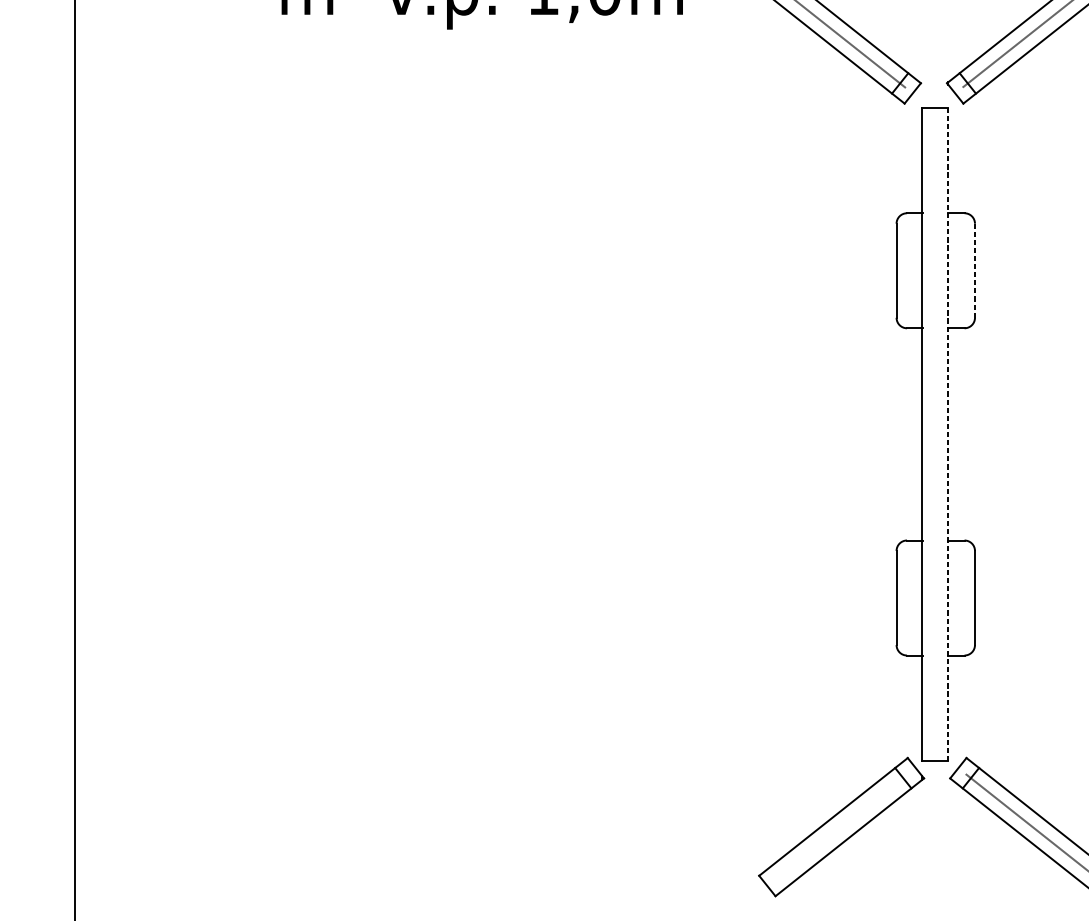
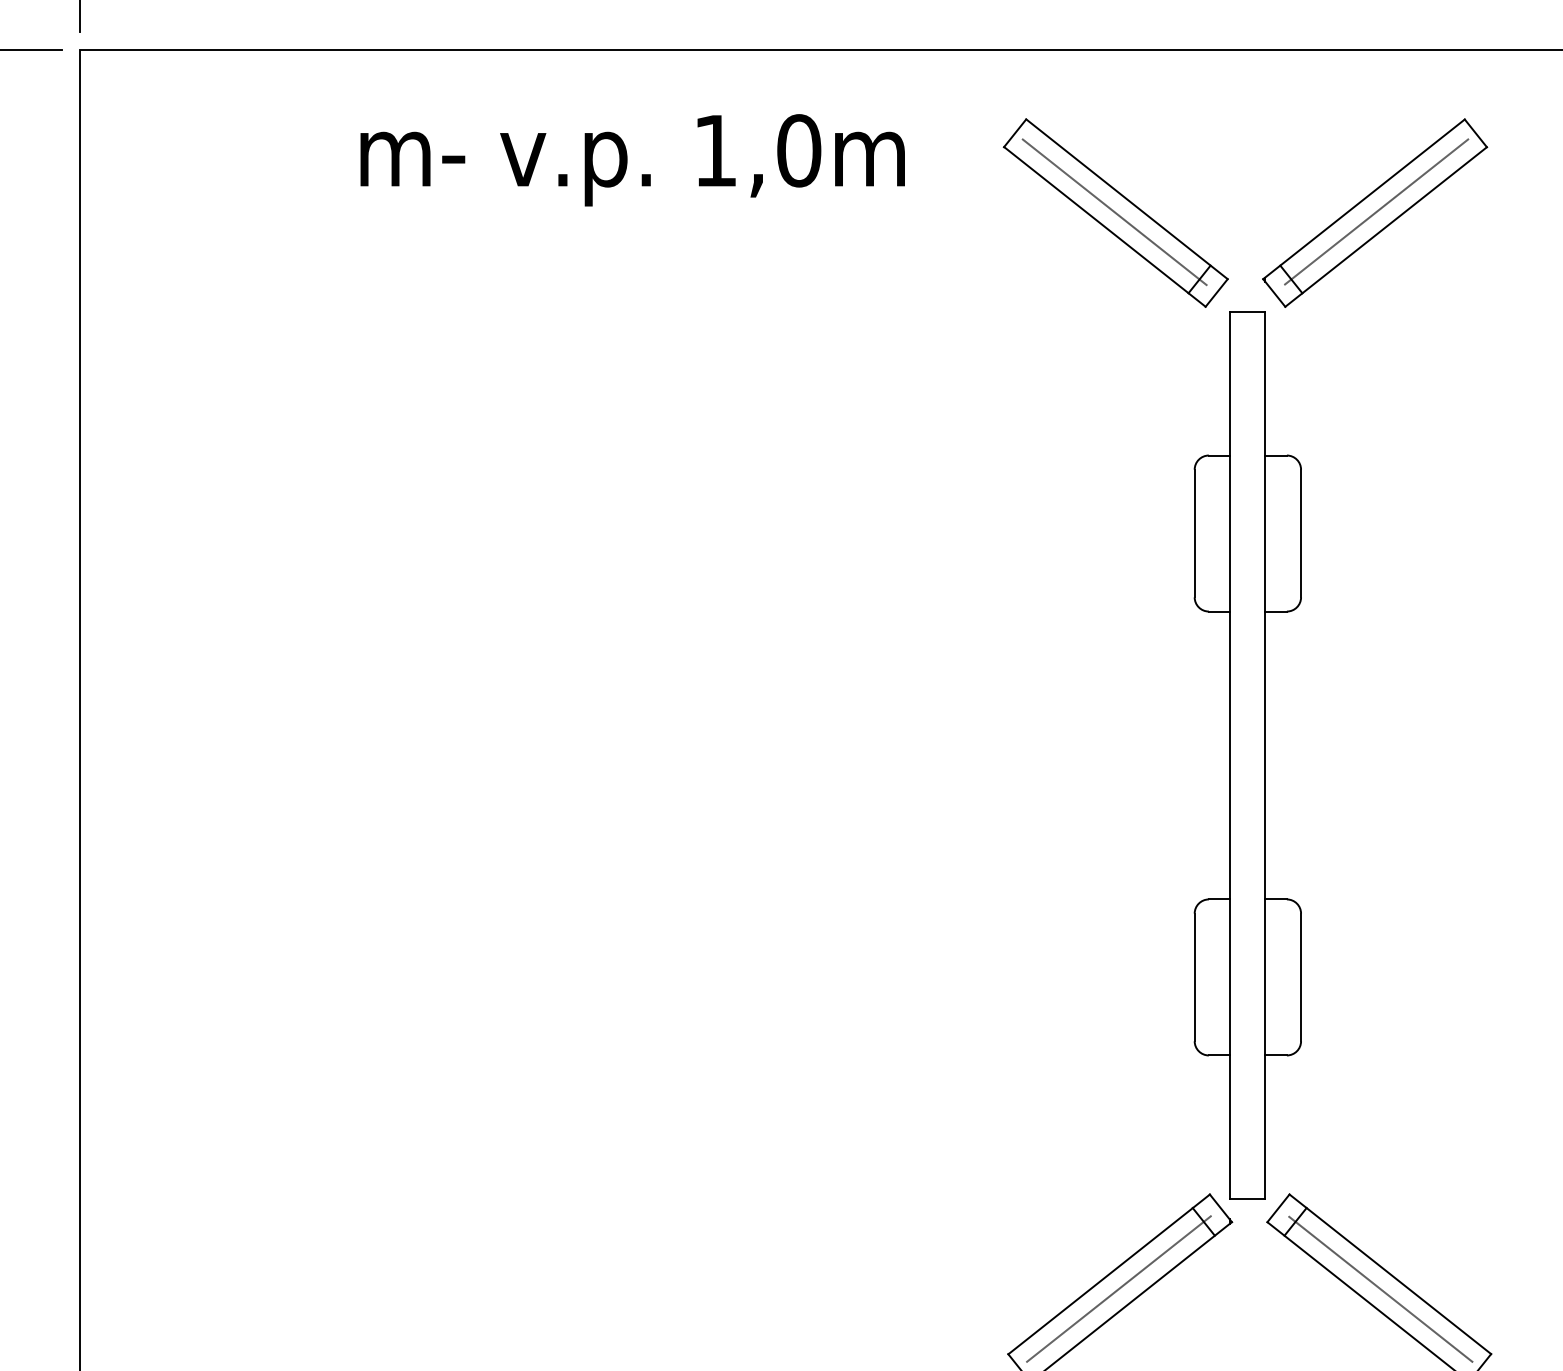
line: (975, 270) -> (1301, 533), dashed -> solid
line: (948, 435) -> (1265, 756), dashed -> solid
line: (840, 827) -> (1118, 1288), added

